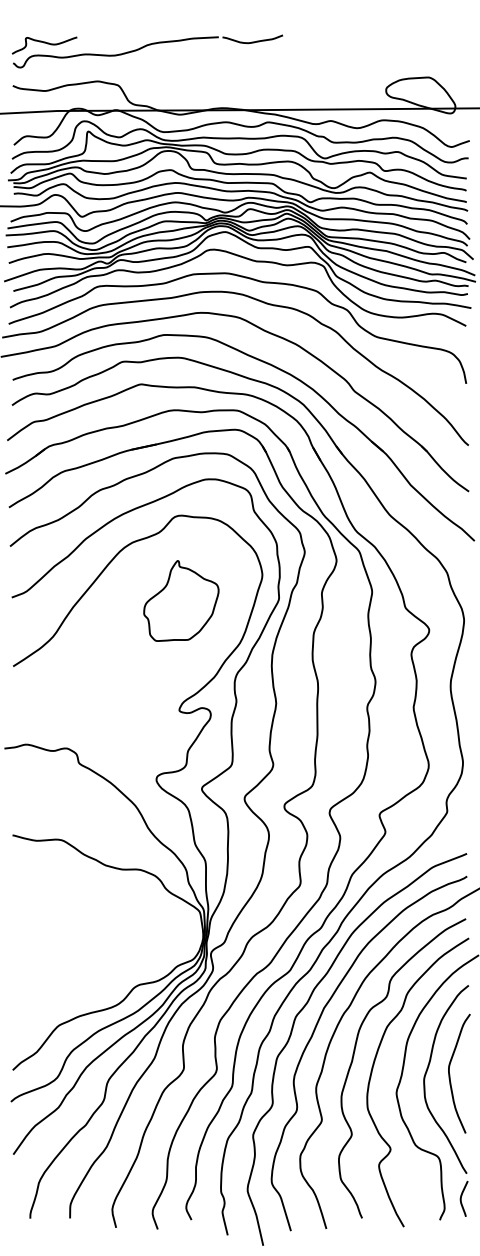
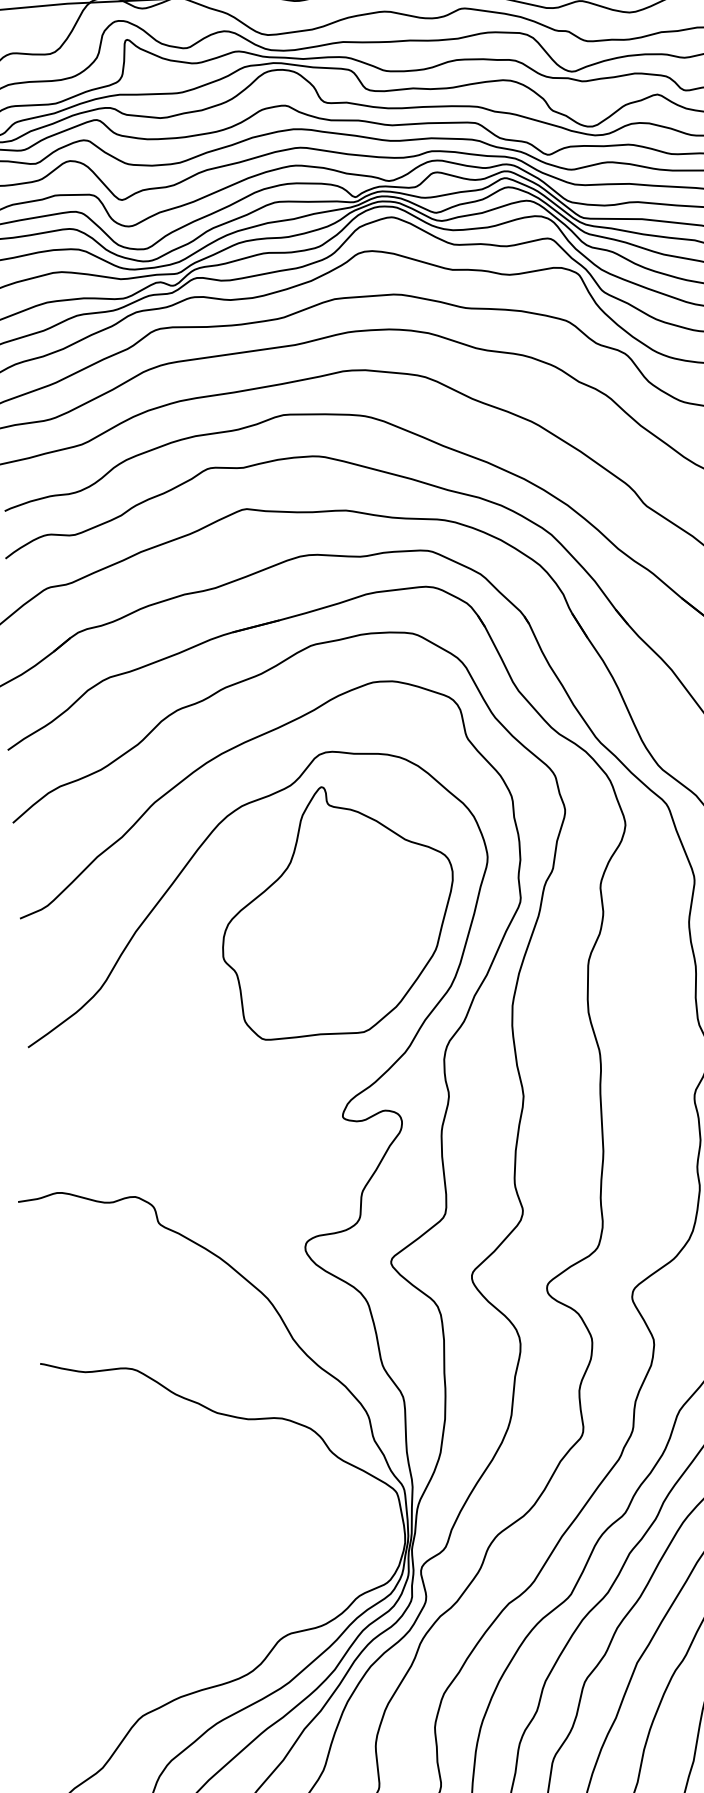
part: (181, 600) -> (338, 910), size x1.67

